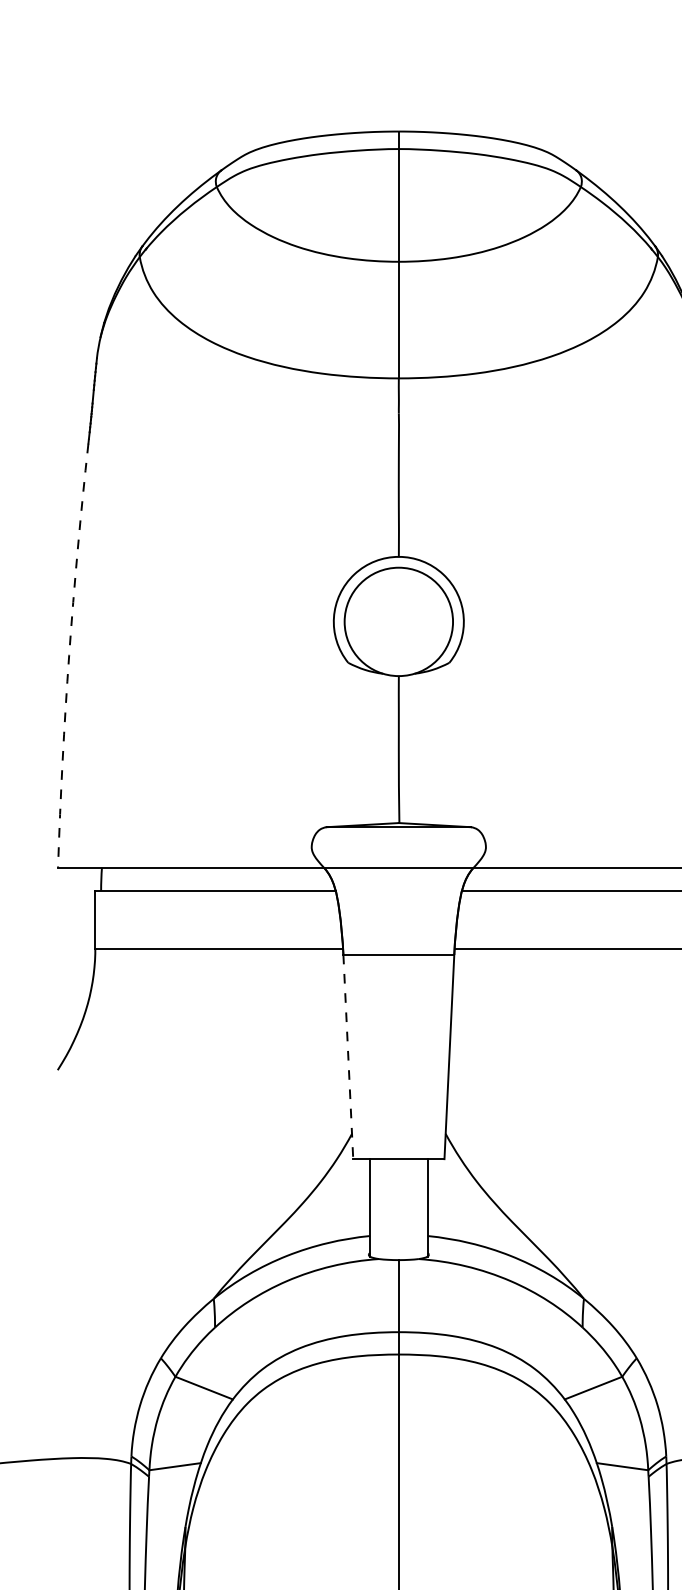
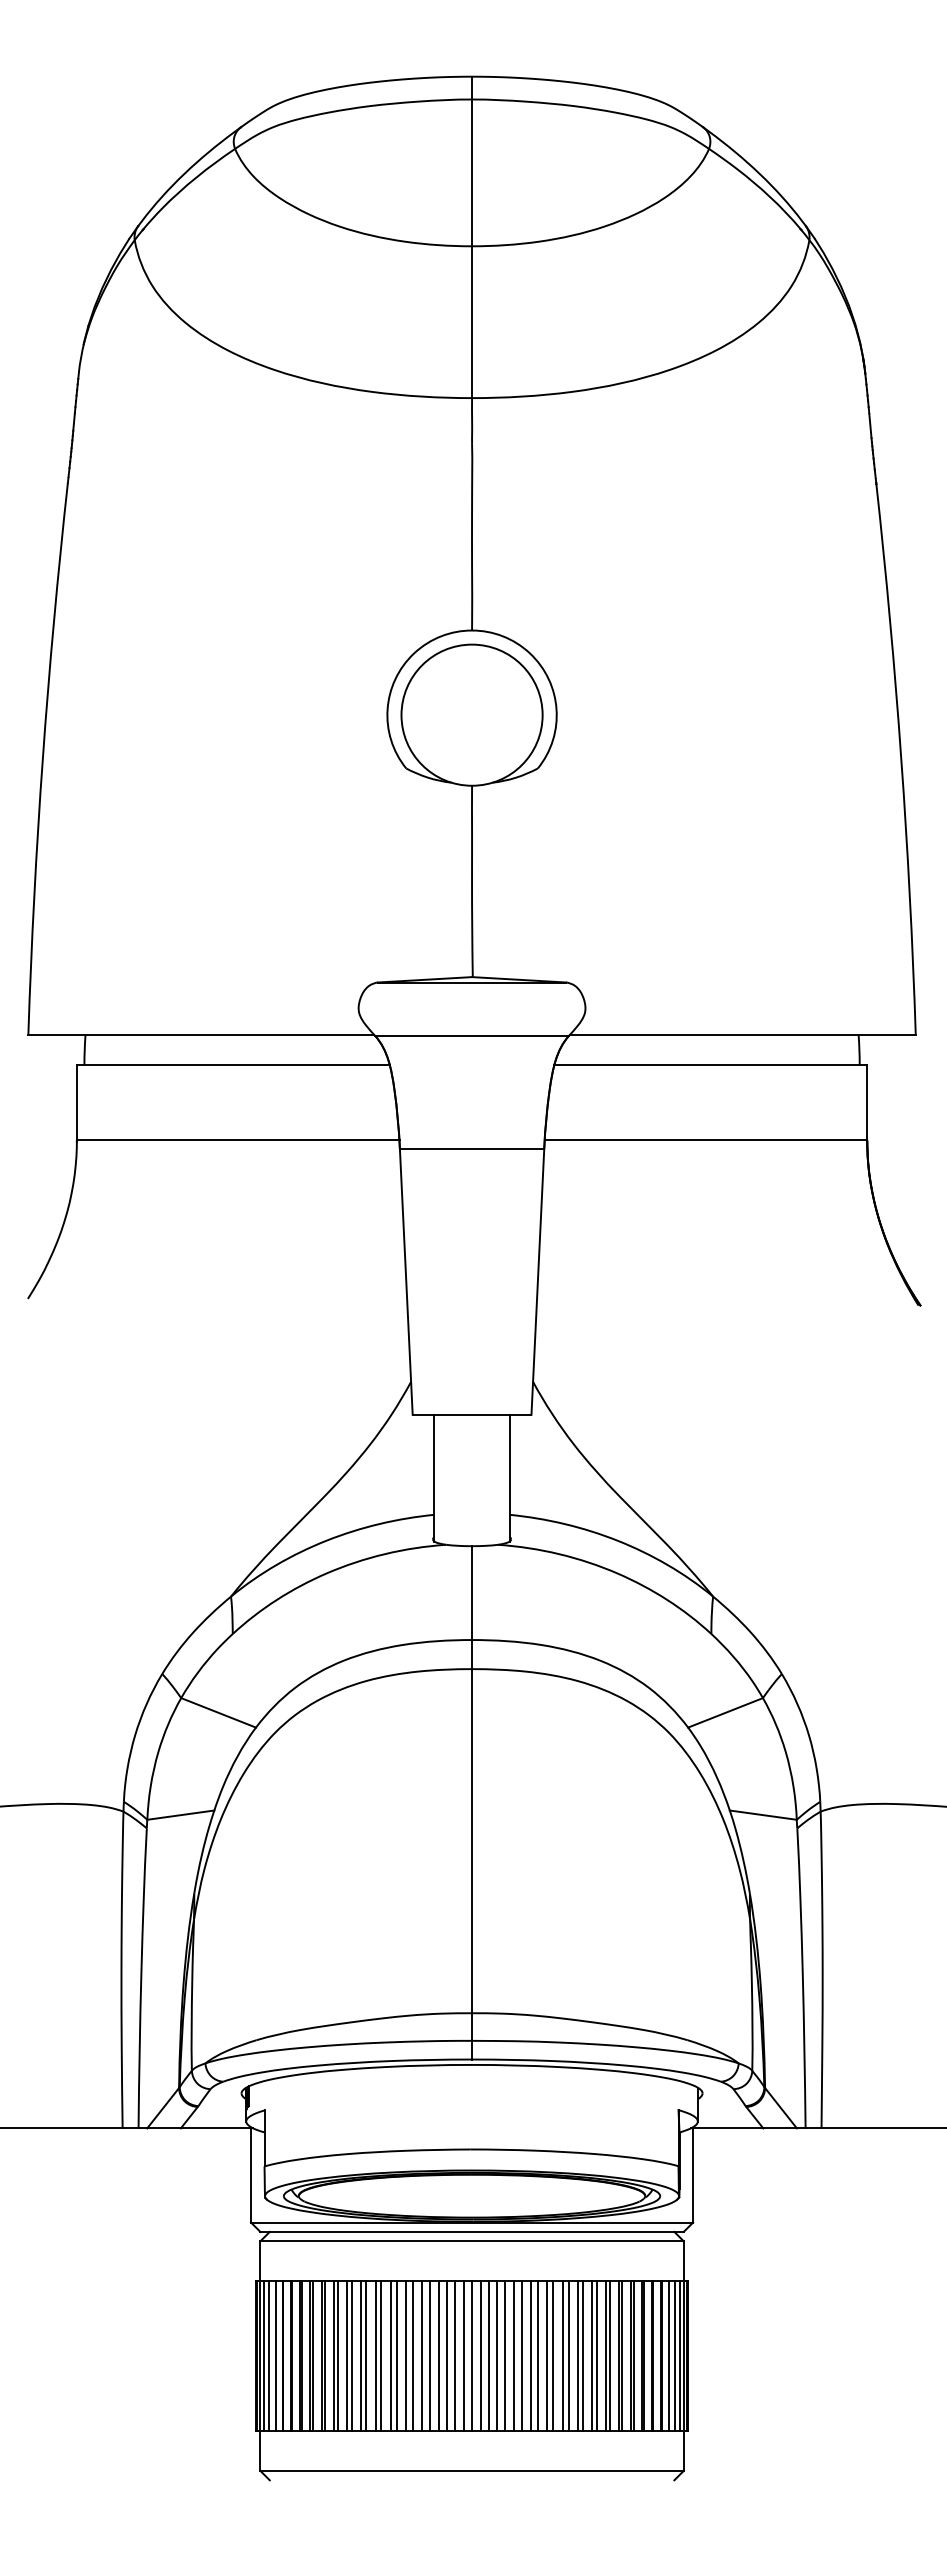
arc: (68, 655) -> (42, 758), dashed -> solid
line: (348, 1057) -> (406, 1282), dashed -> solid

